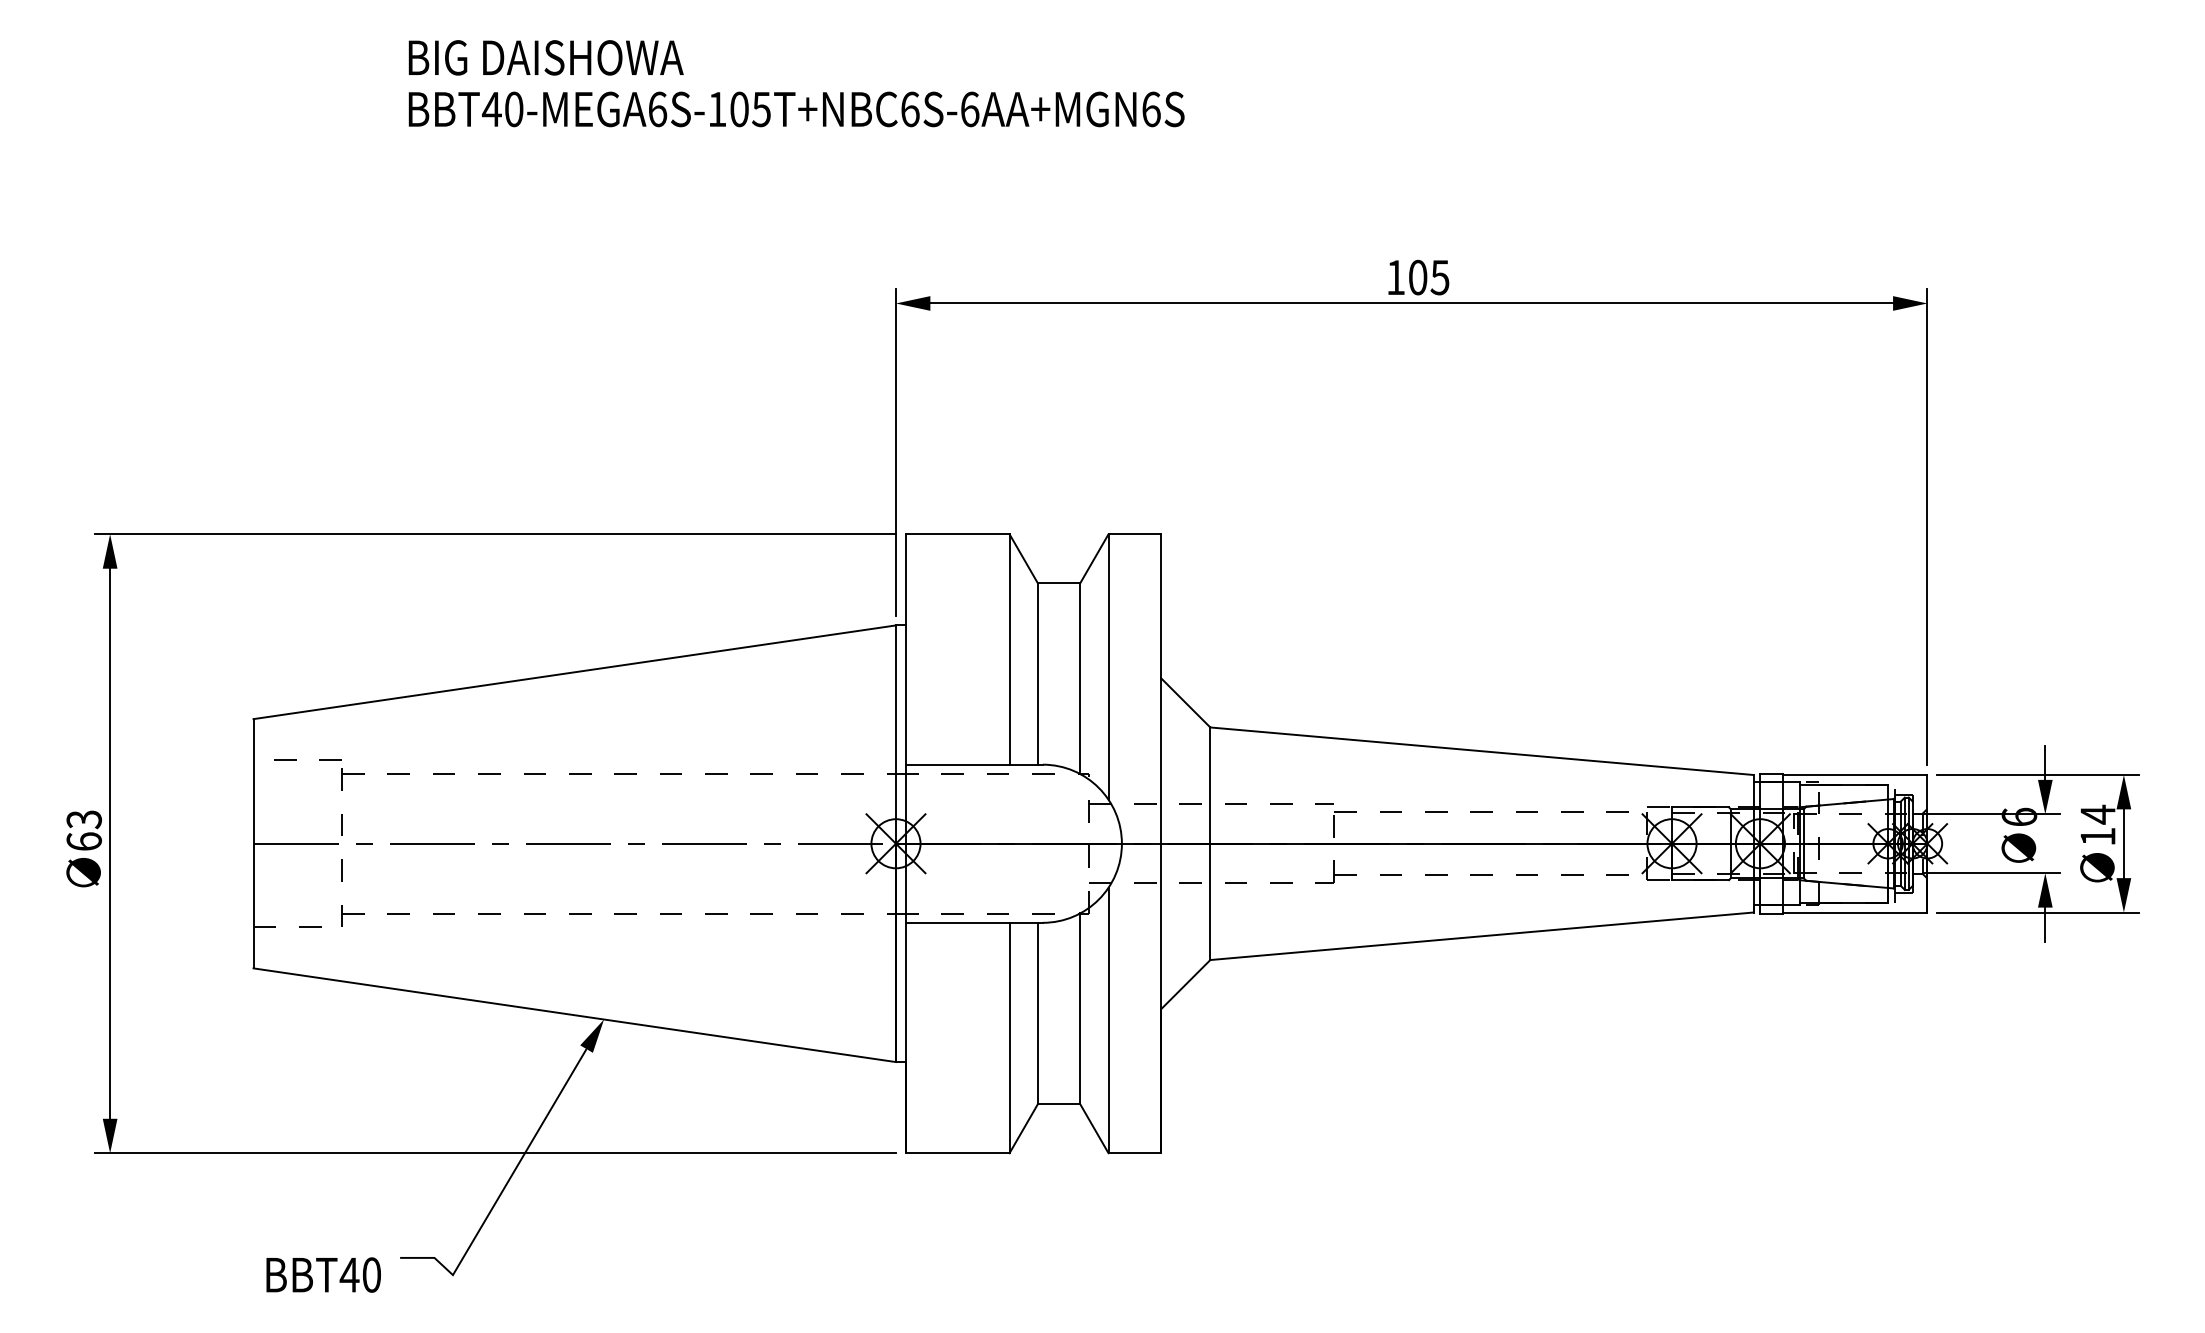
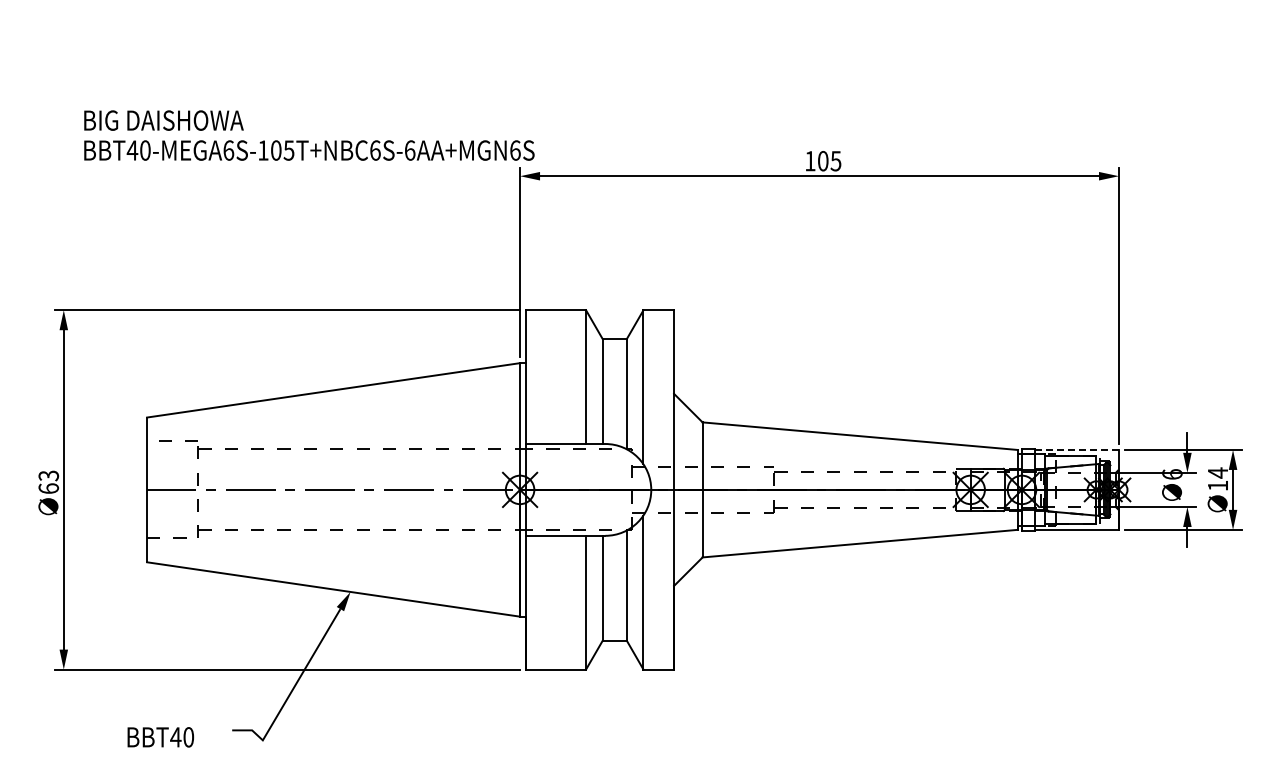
text: (796, 83) -> (309, 135), moved
line: (1856, 774) -> (1077, 449), solid -> dashed
text: (323, 1275) -> (160, 737), moved

